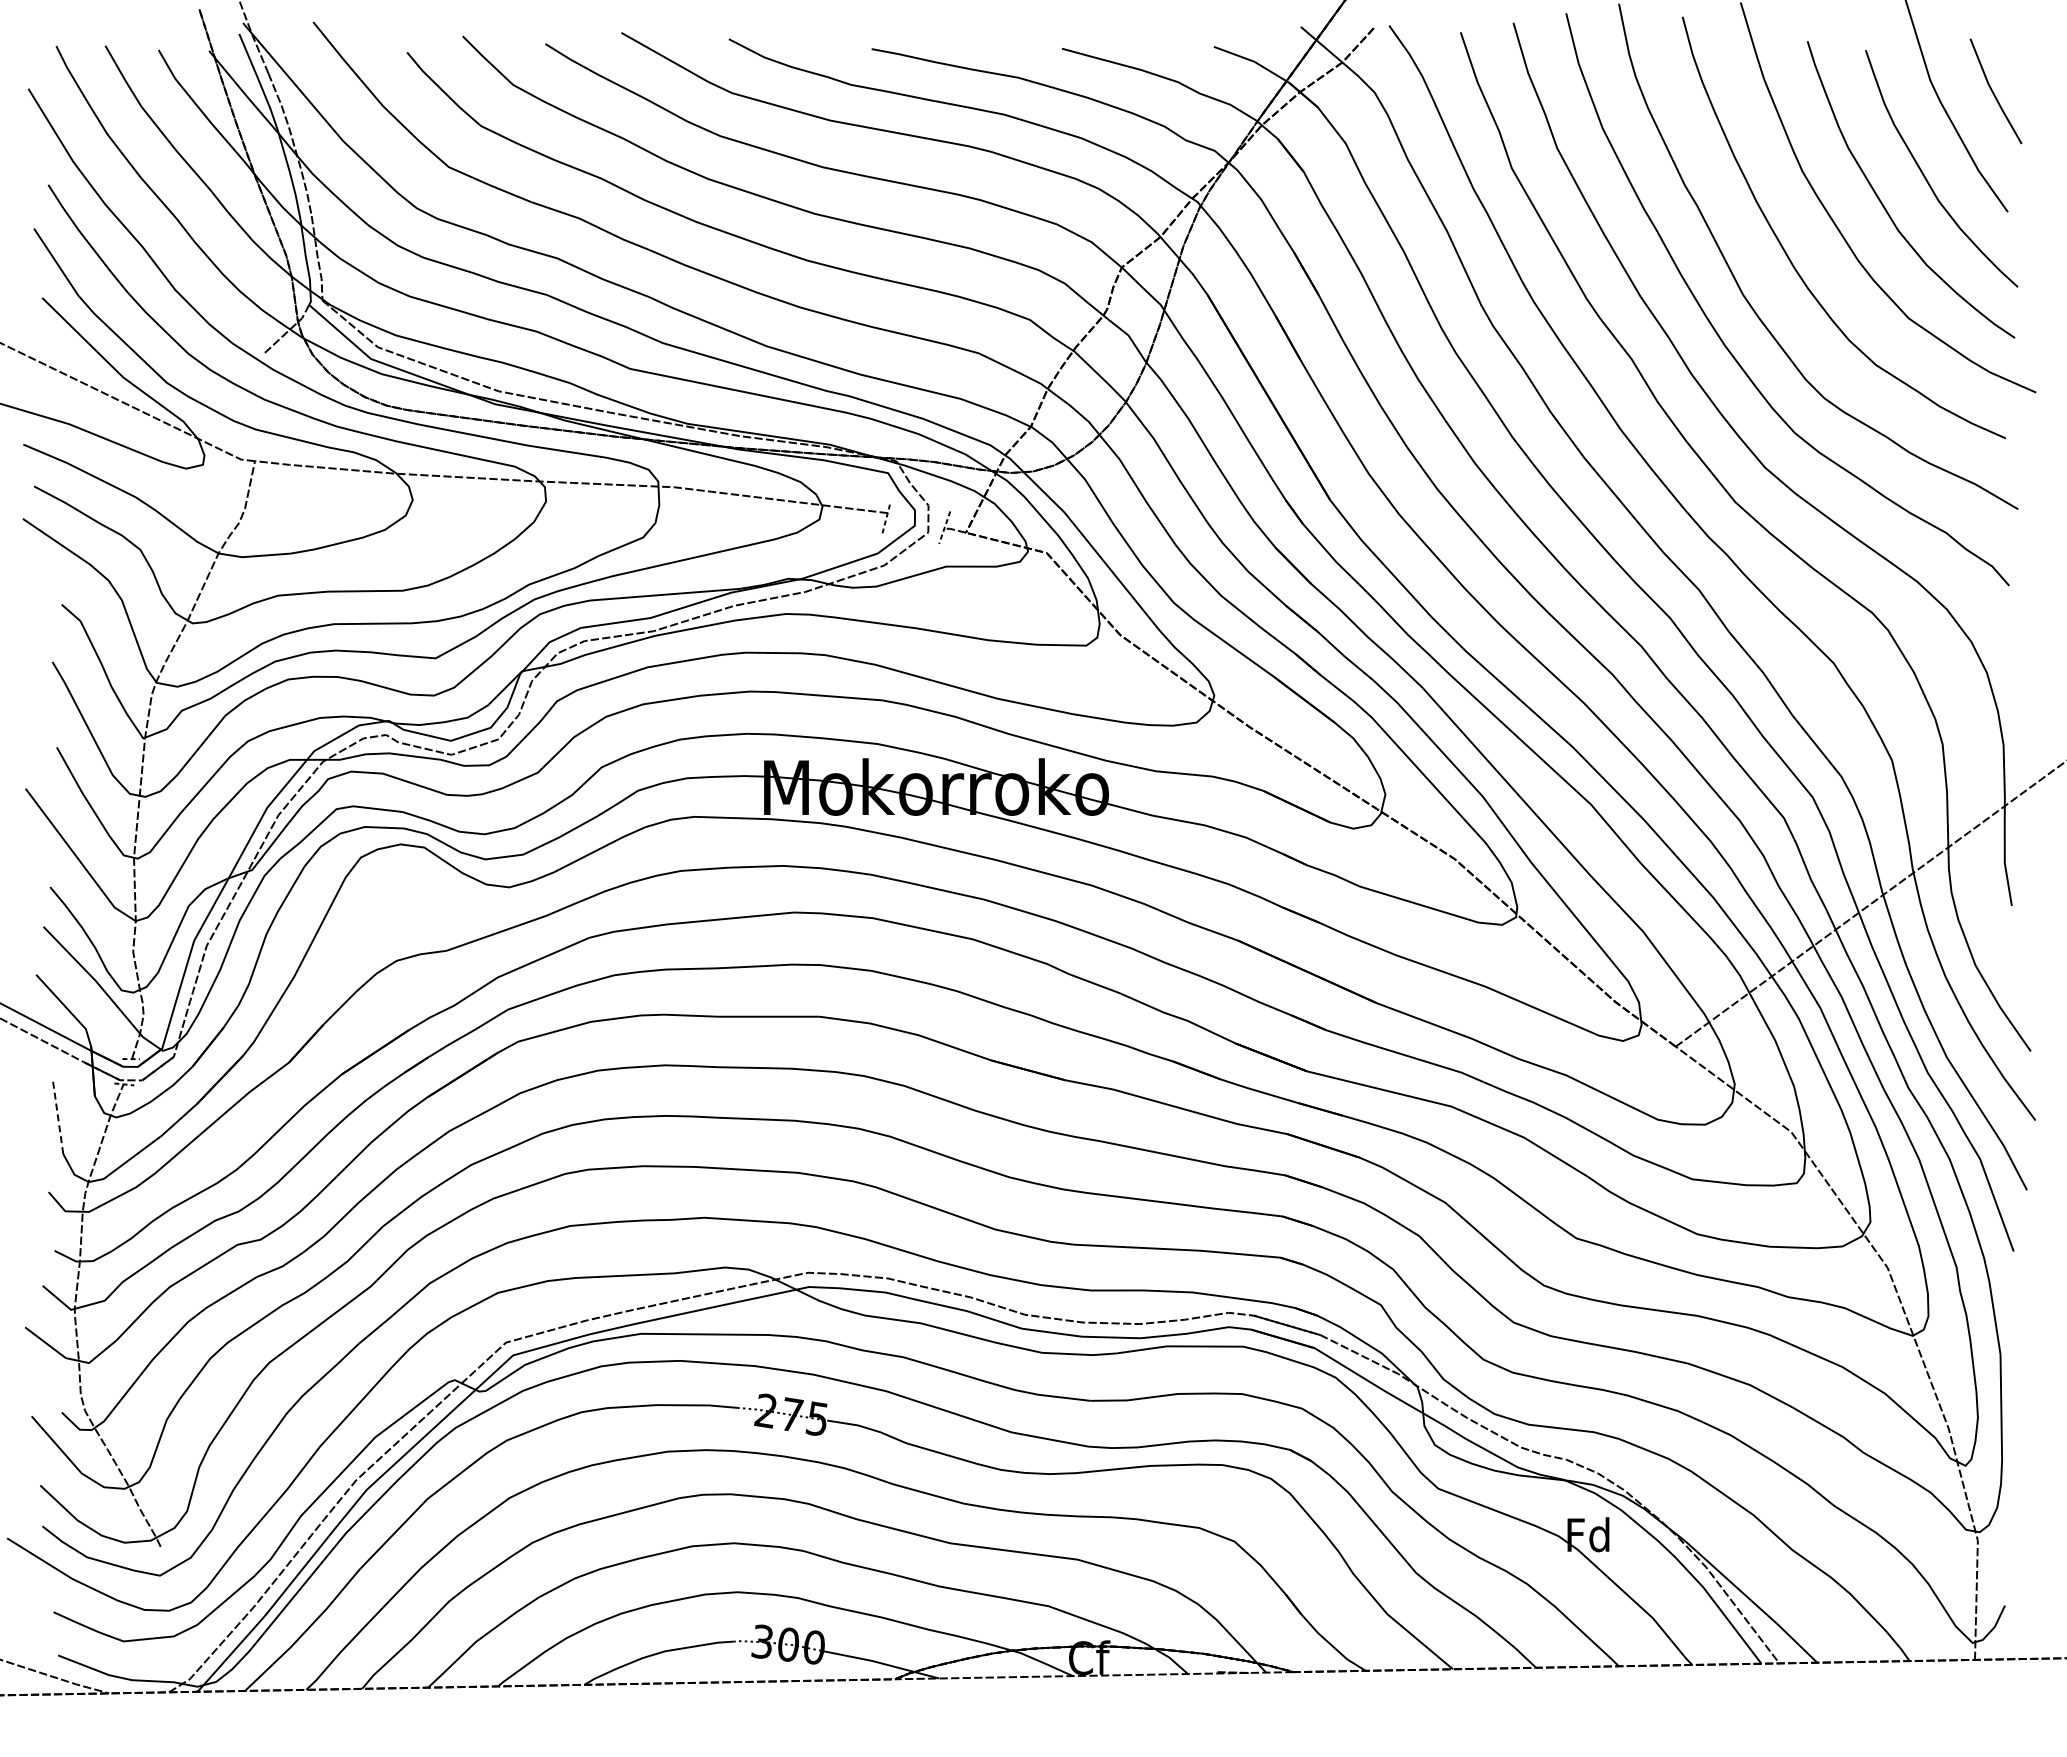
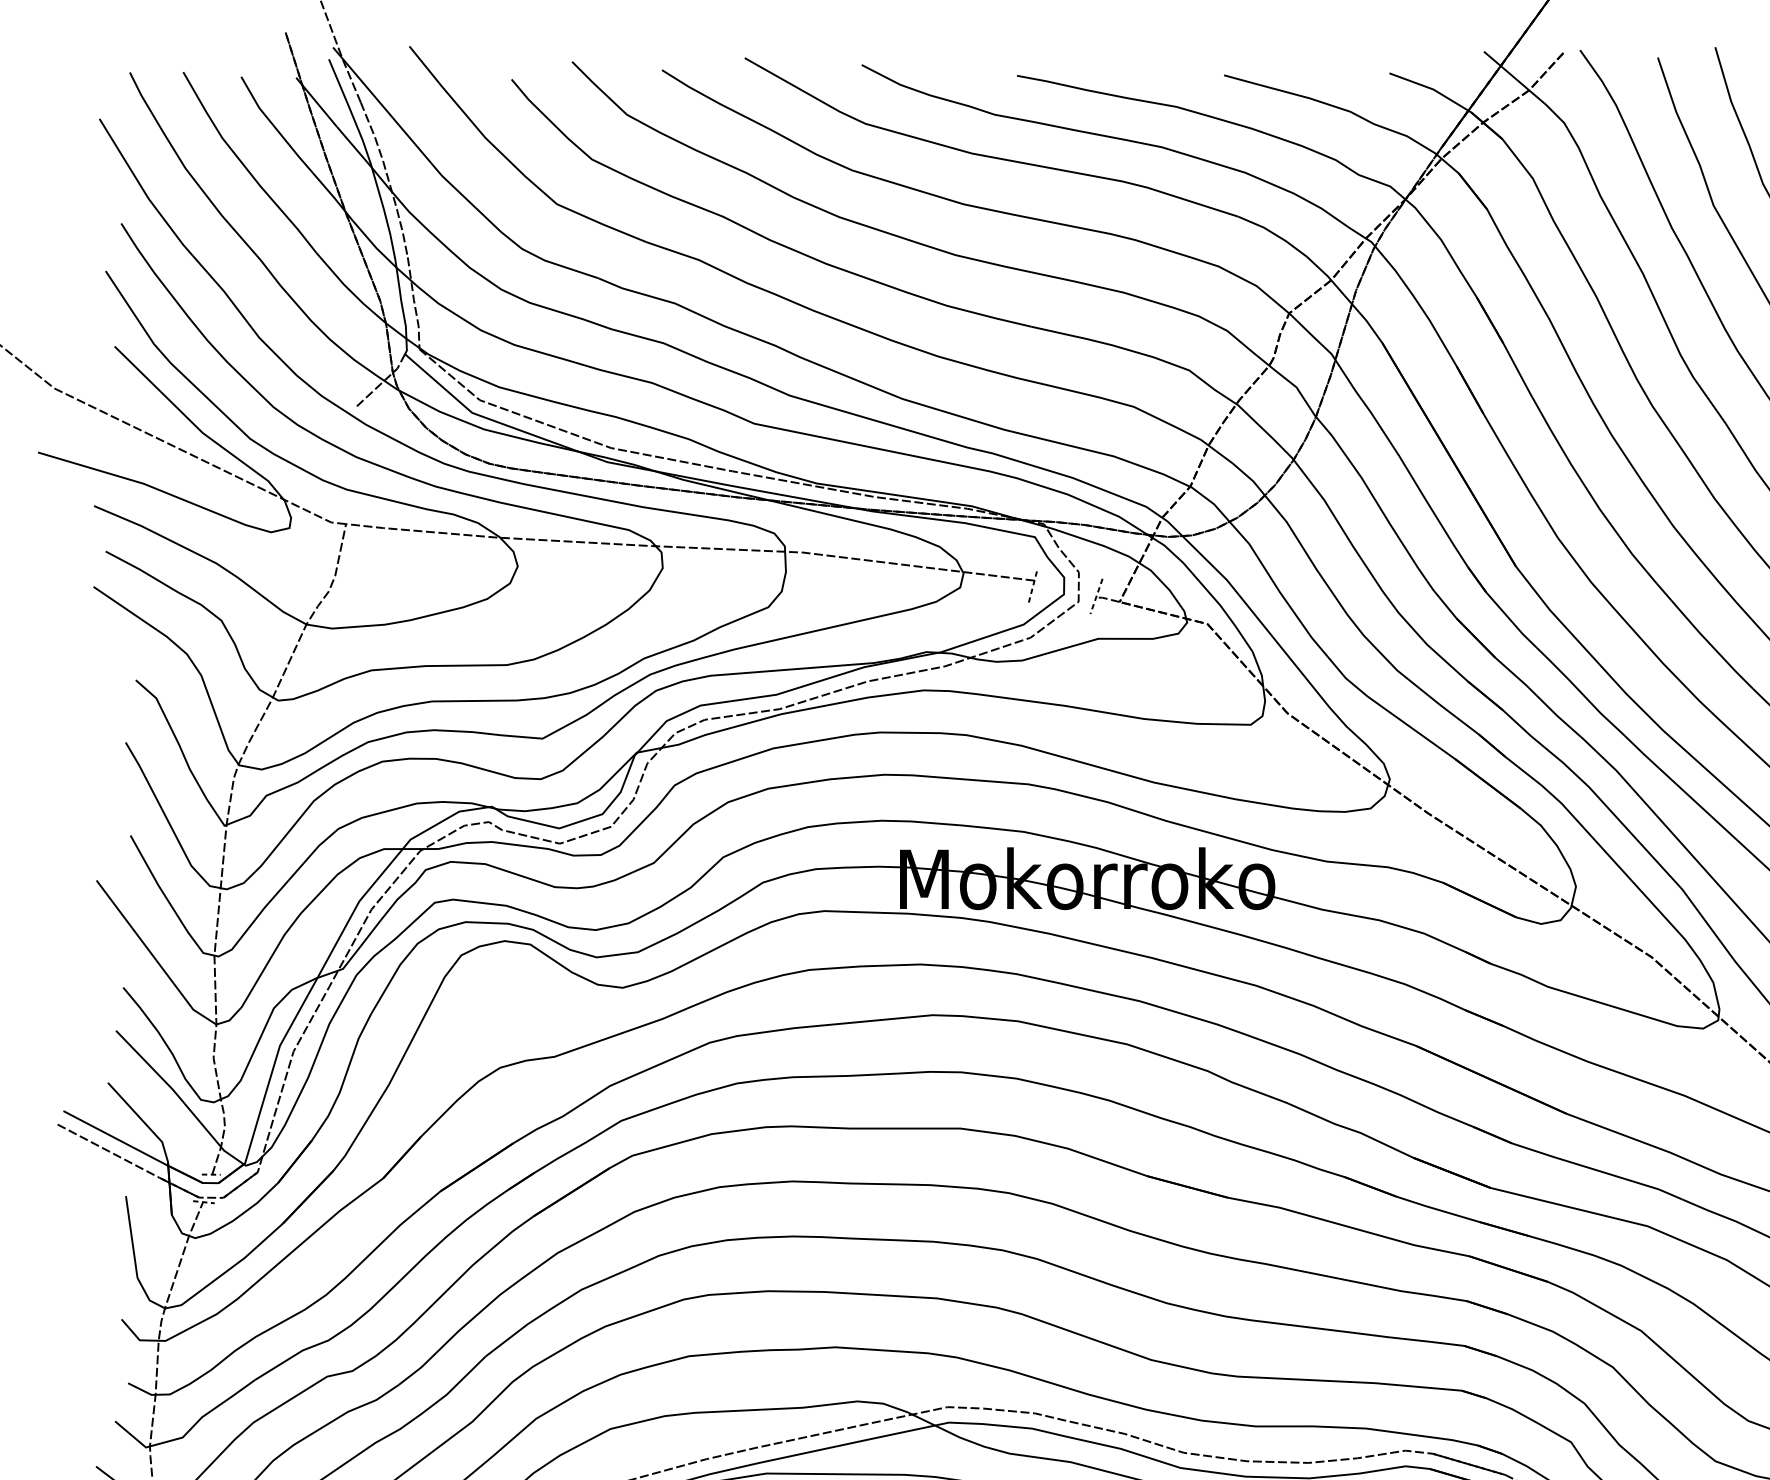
line: (57, 1116) -> (131, 1237), dashed -> solid

